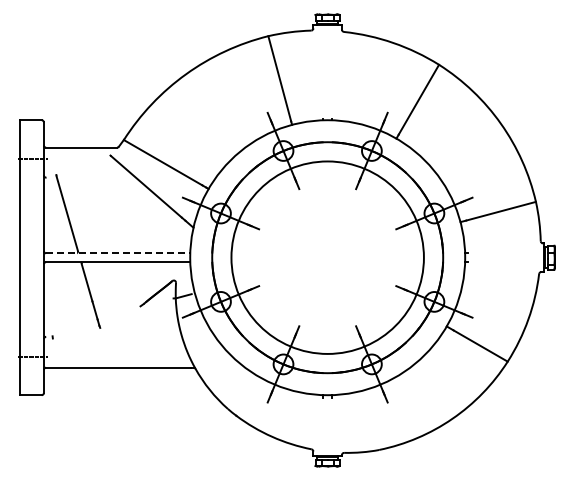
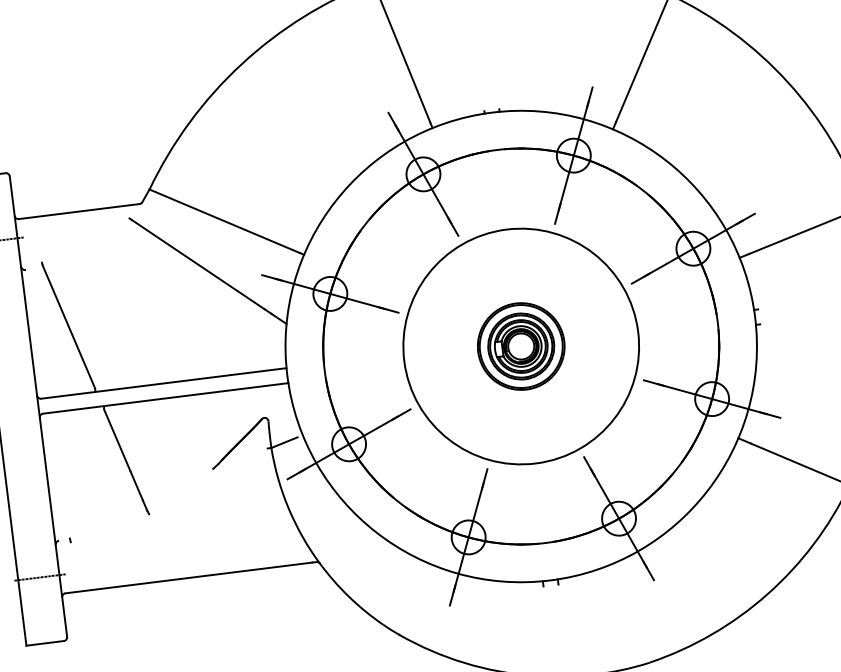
line: (118, 253) -> (164, 383), dashed -> solid
circle: (327, 257) -> (520, 346), size x0.71
part: (327, 257) -> (520, 346), added

